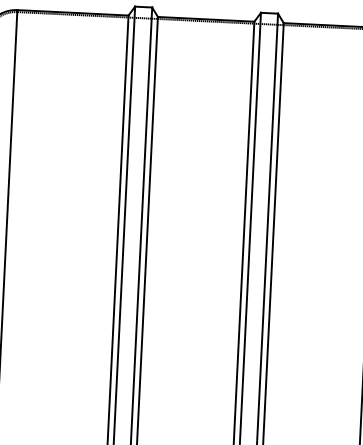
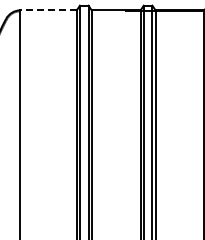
line: (72, 13) -> (48, 10), solid -> dashed

